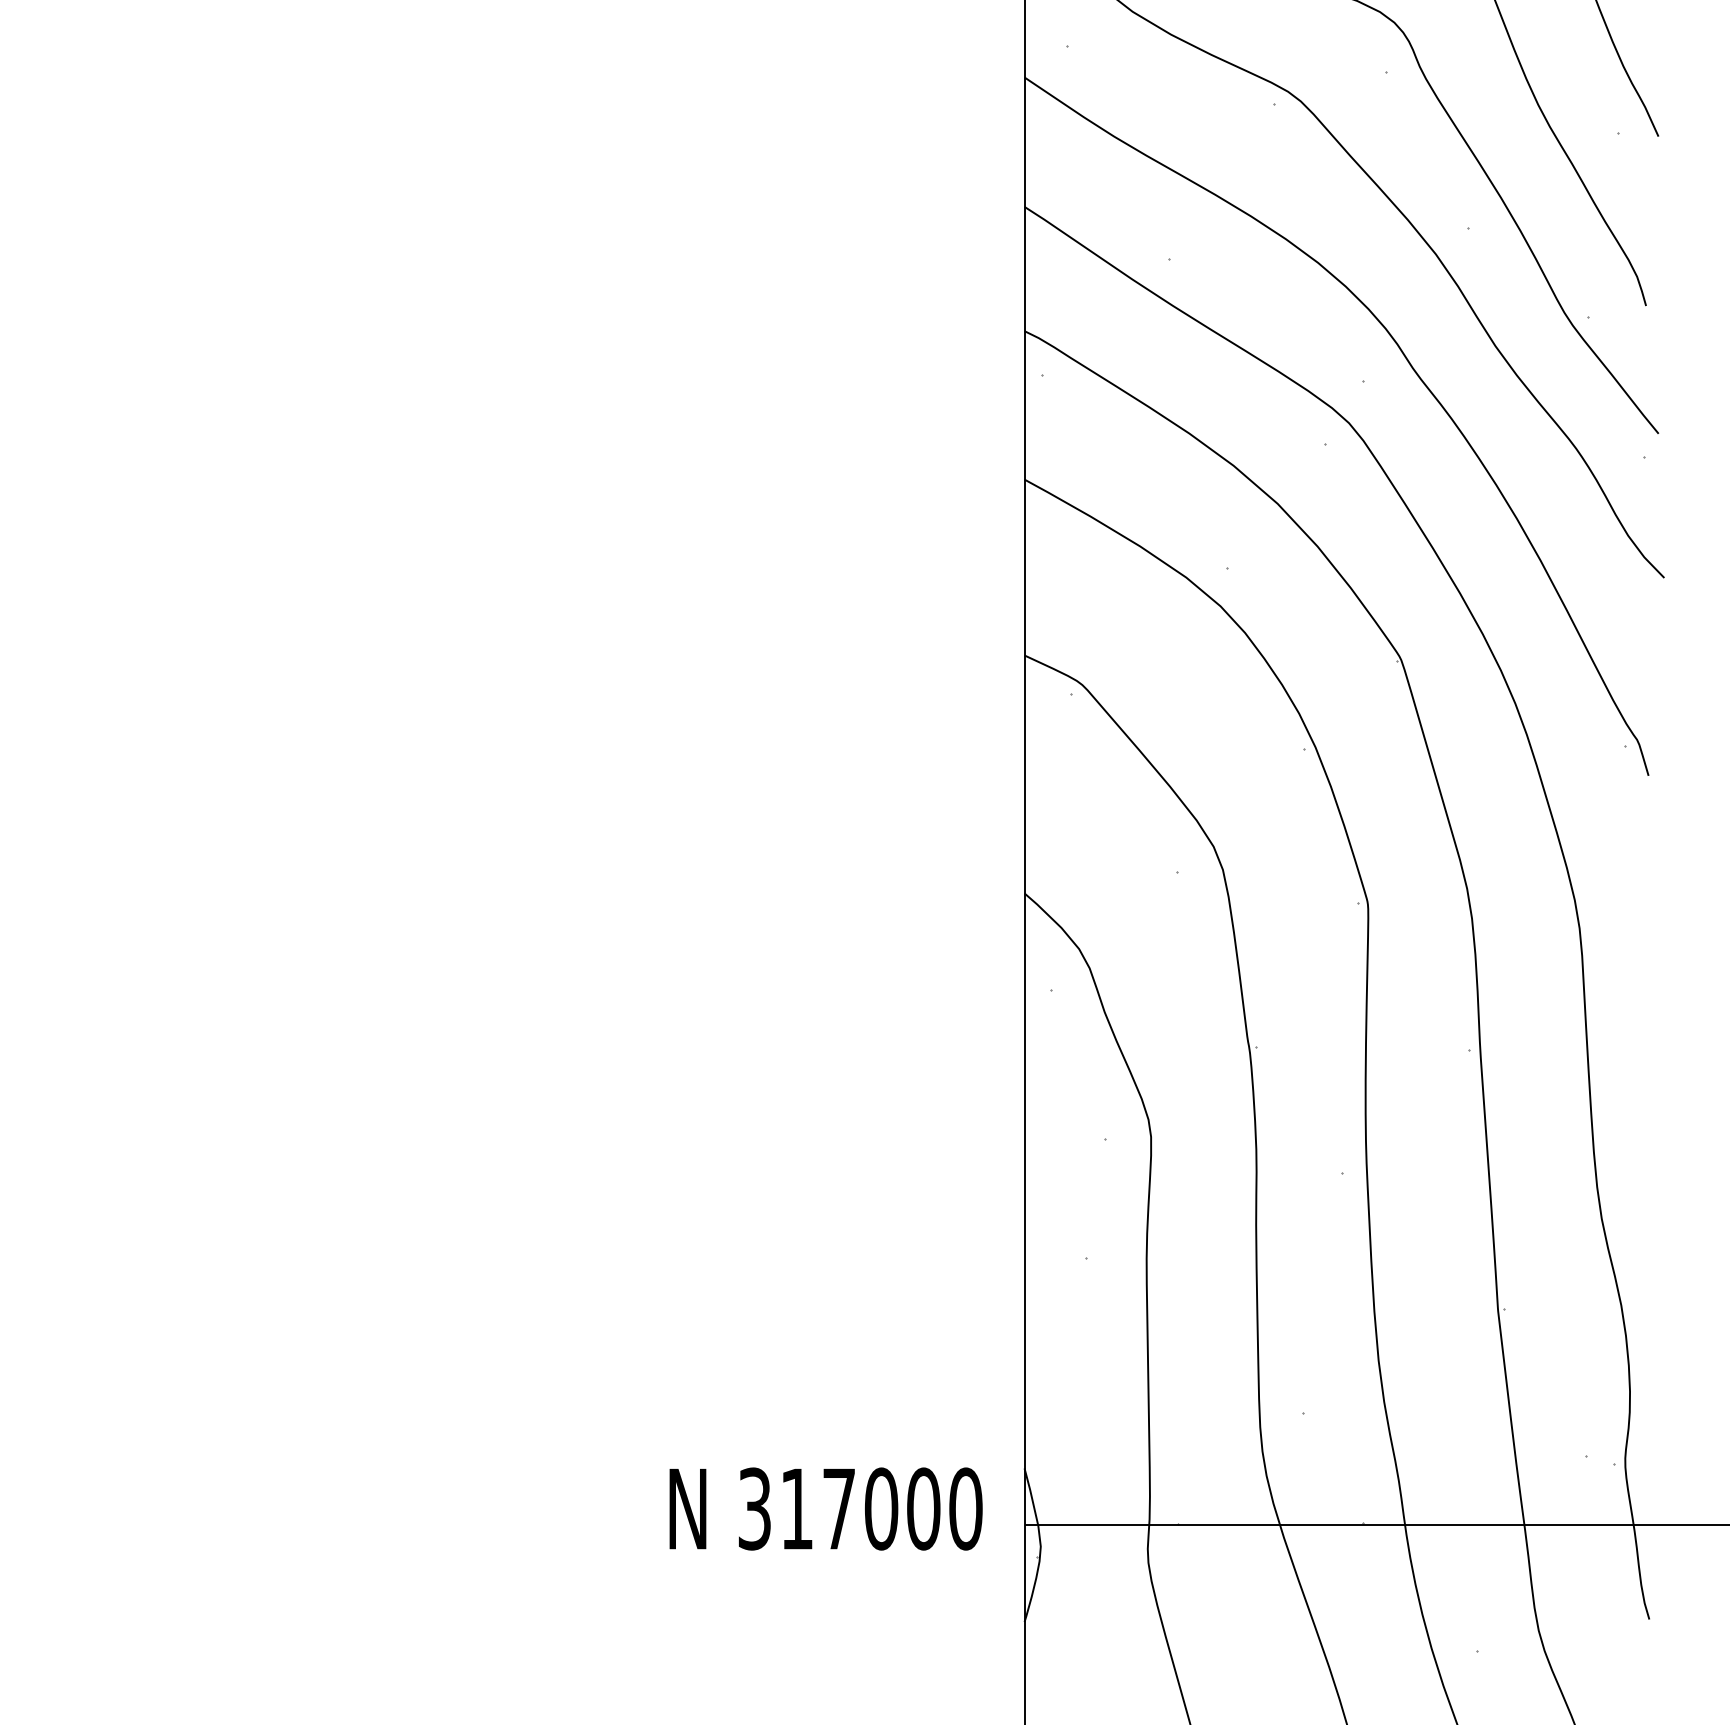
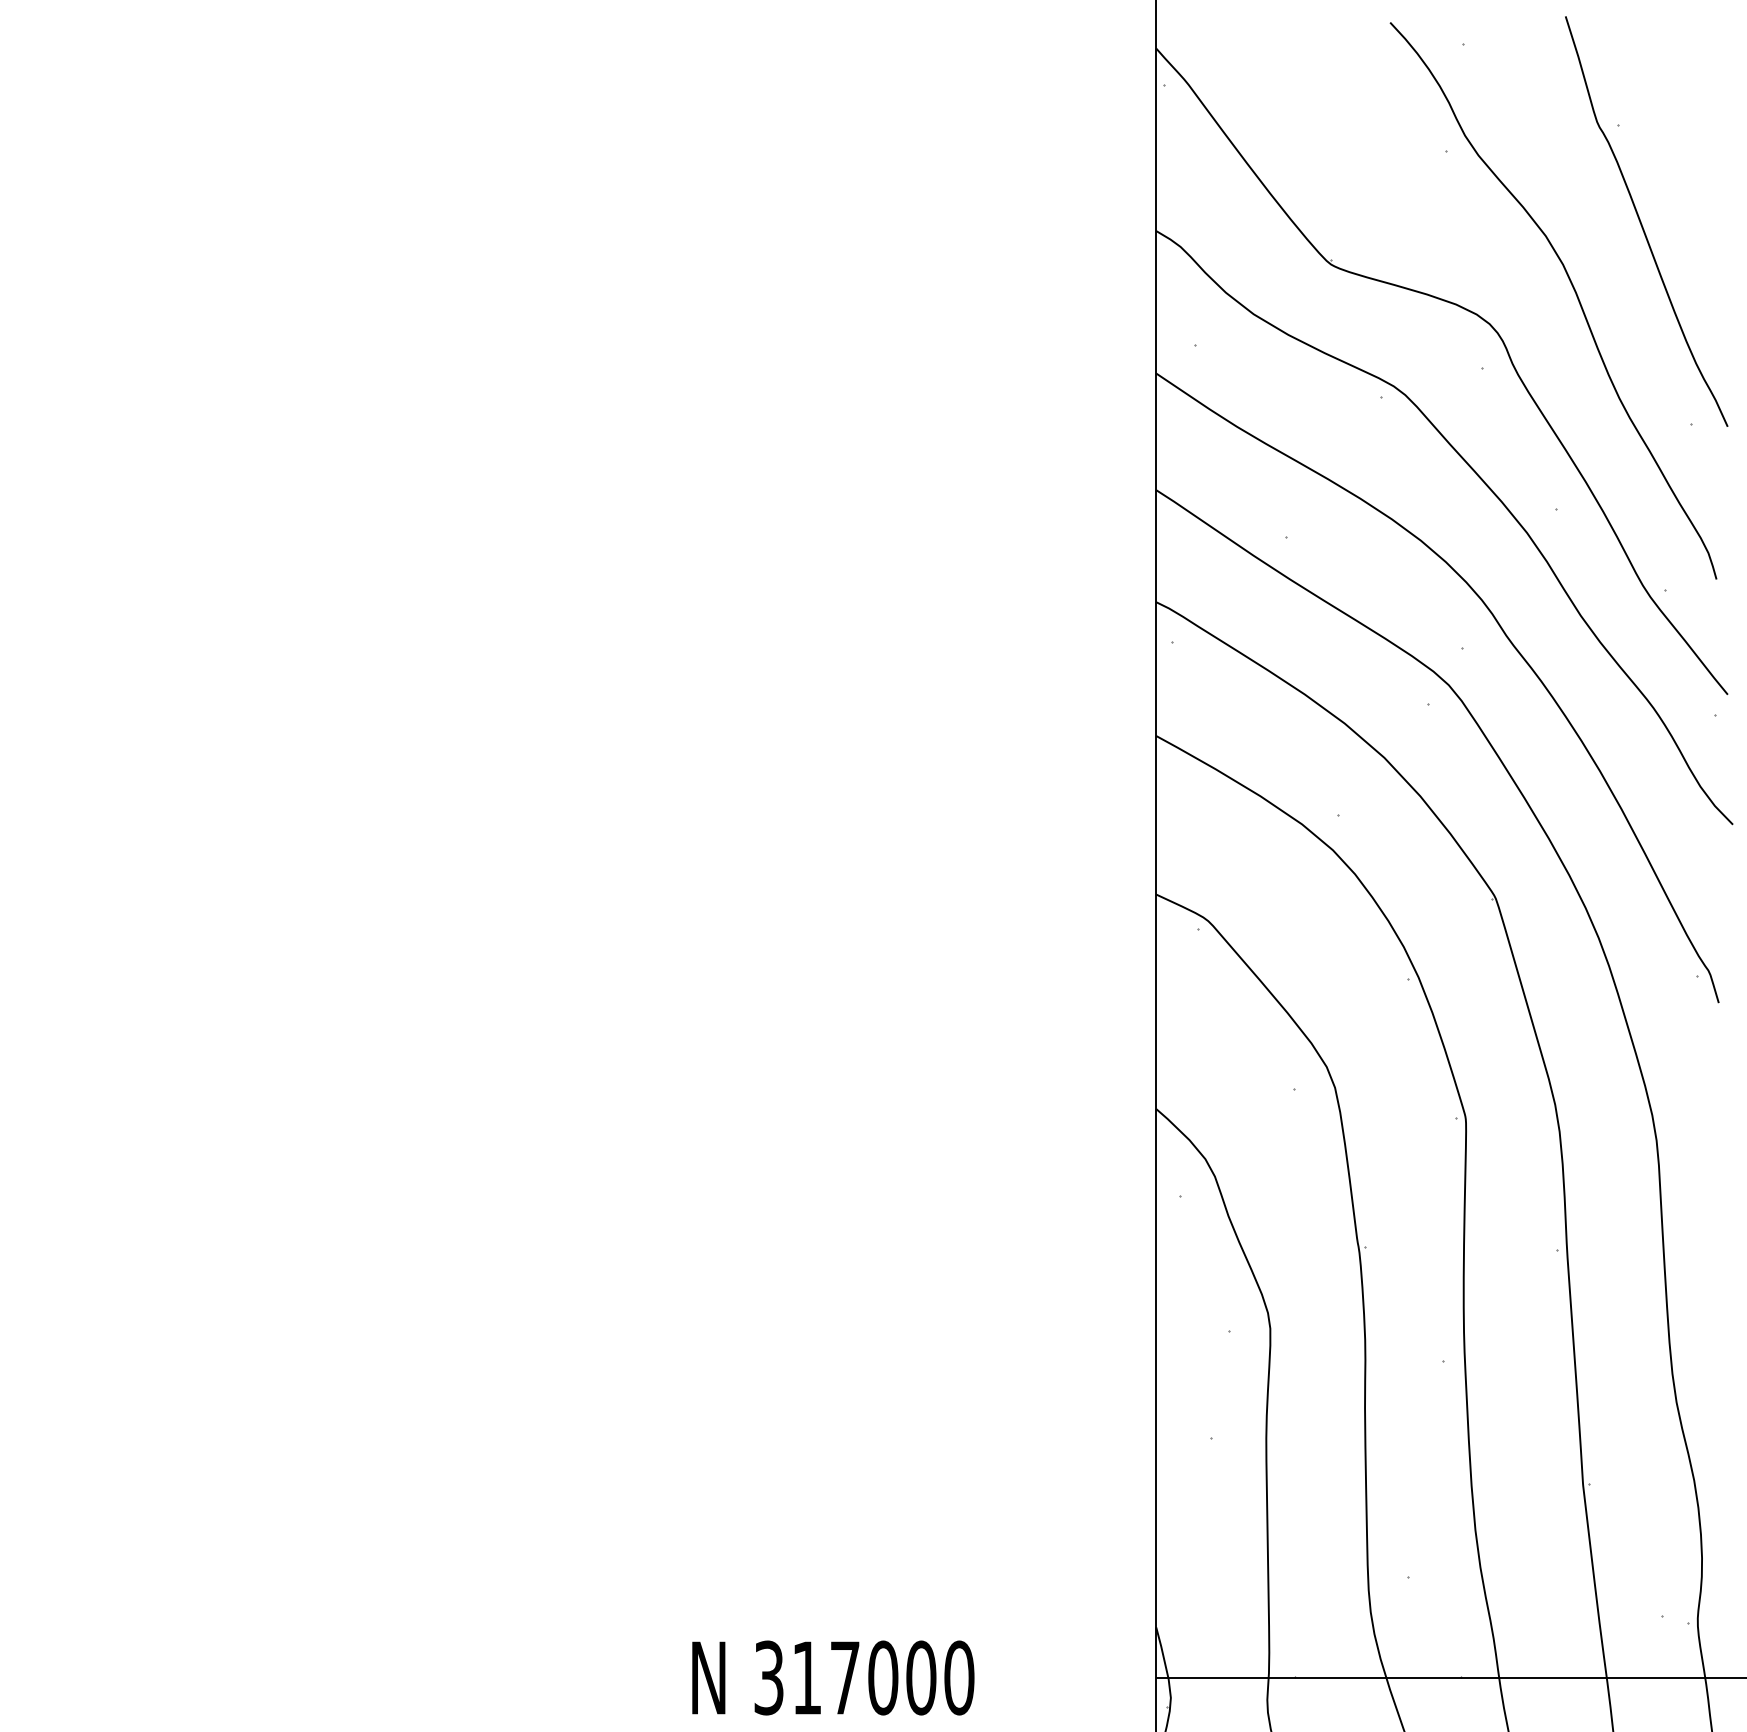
text: (826, 1508) -> (833, 1677), moved

